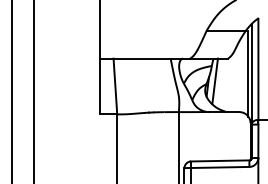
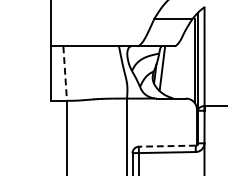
line: (115, 86) -> (65, 73), solid -> dashed
line: (219, 160) -> (166, 145), solid -> dashed

